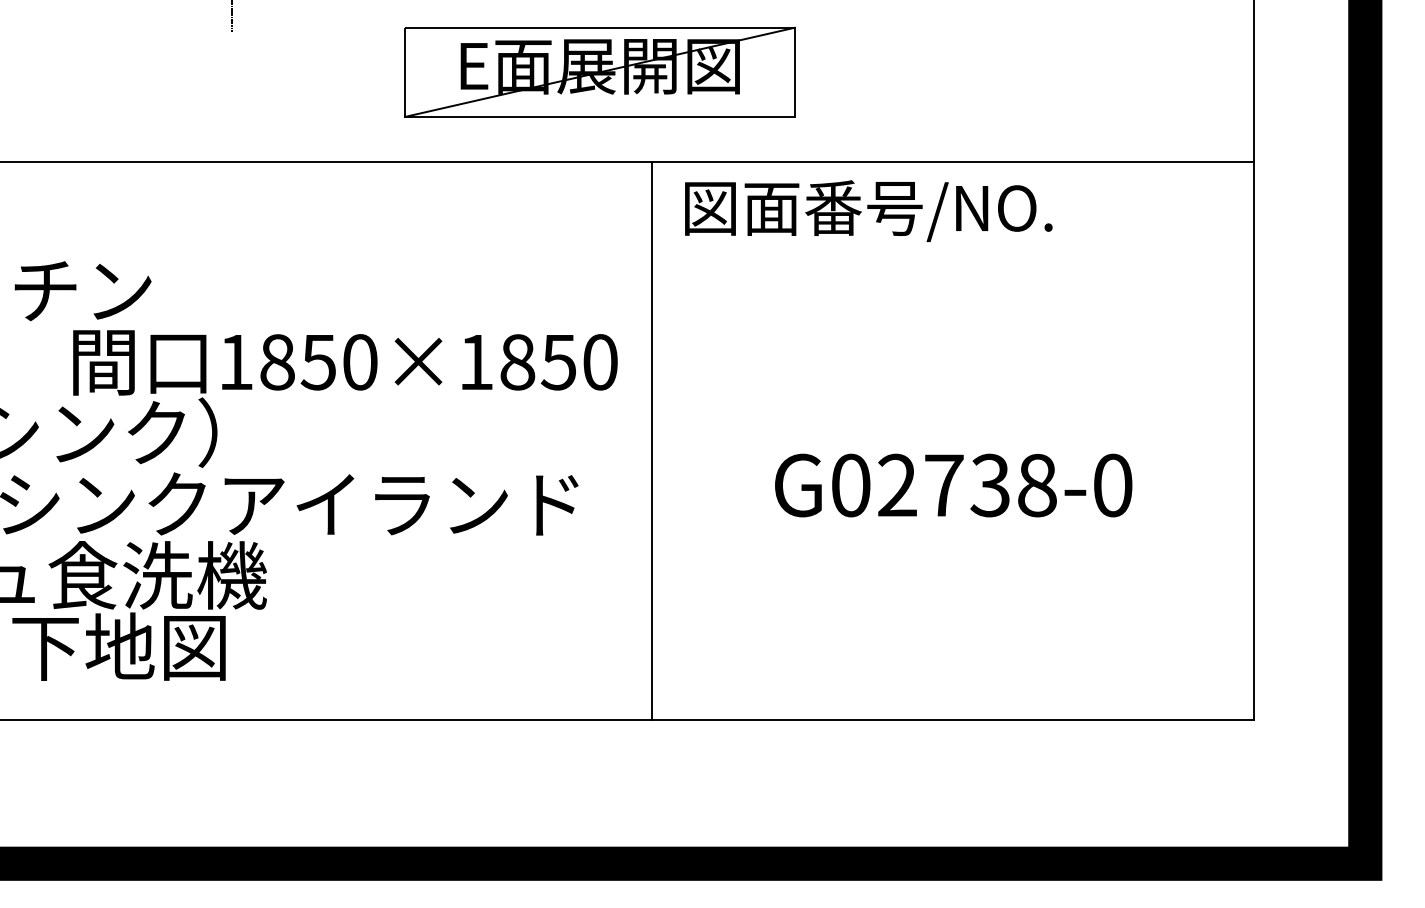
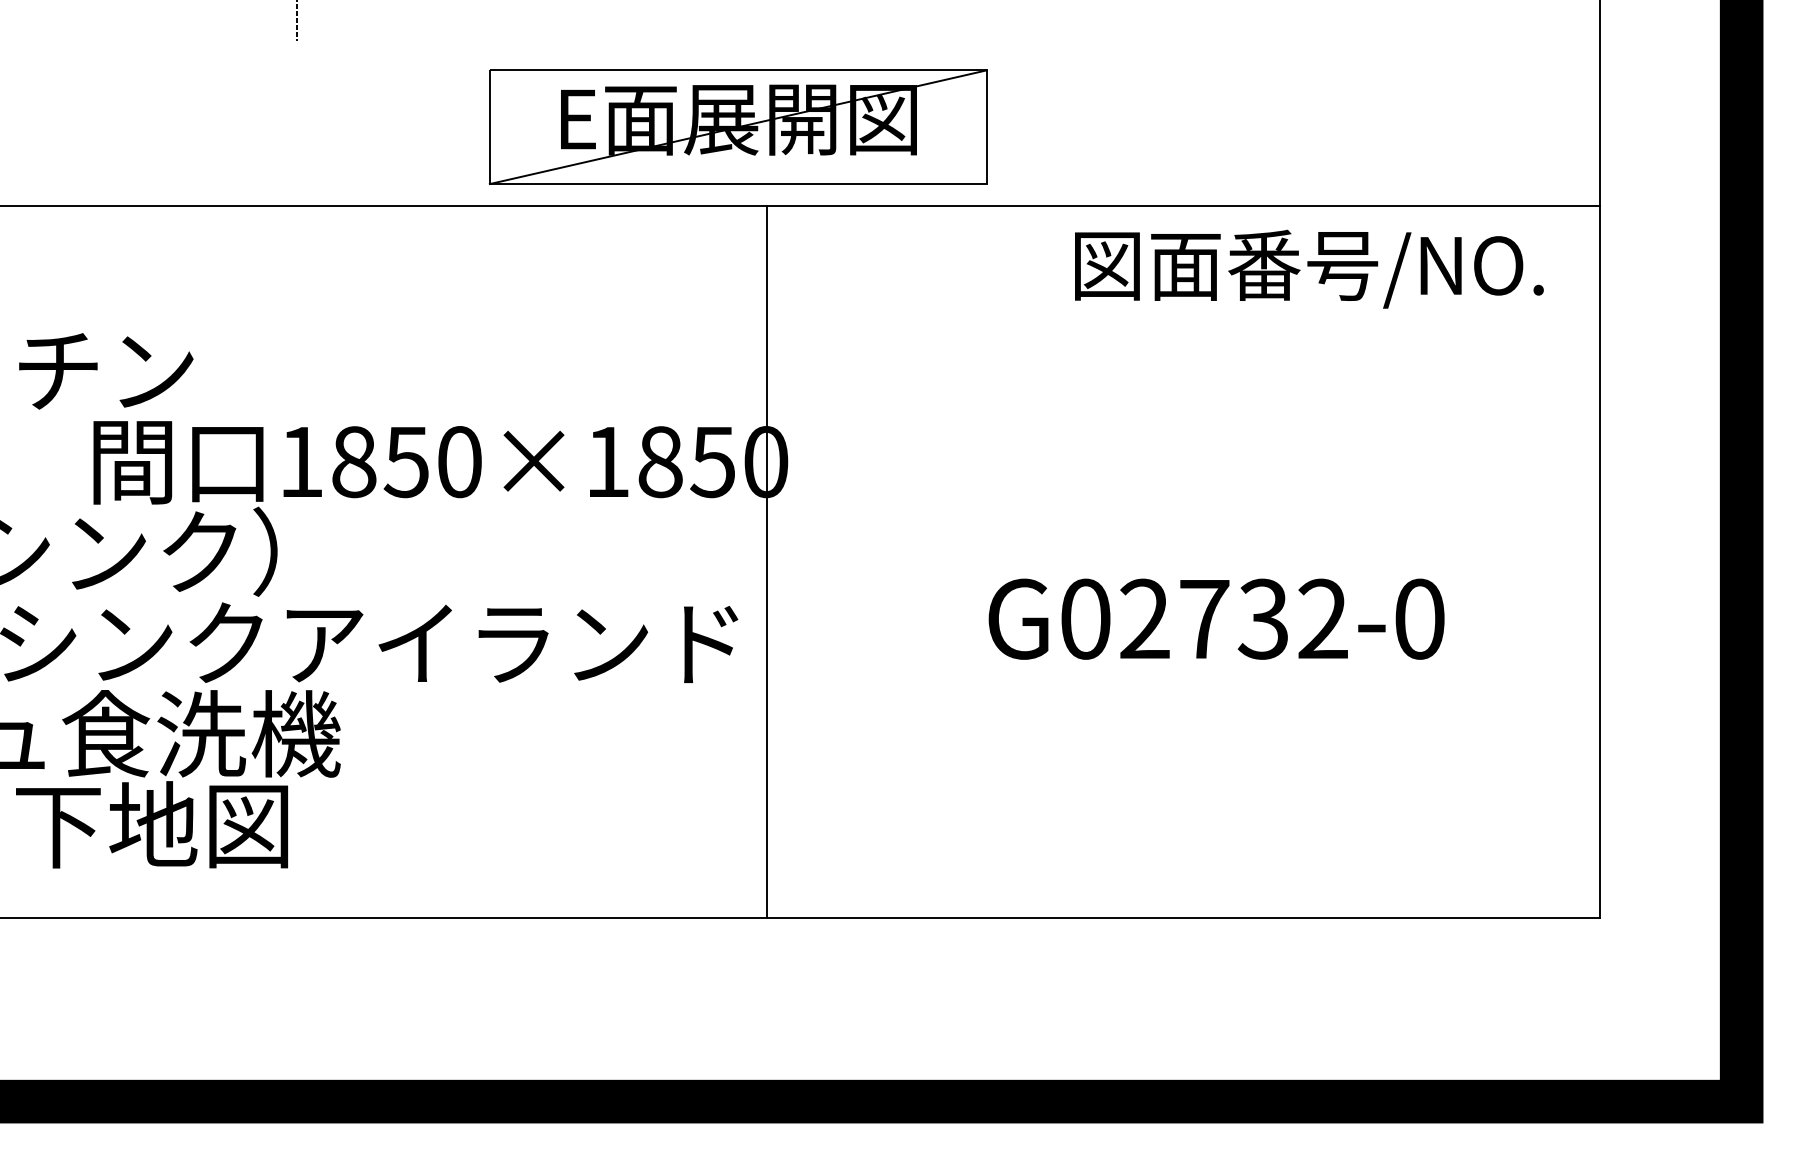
part: (599, 71) -> (737, 126), moved
text: (868, 210) -> (1309, 268), moved
line: (652, 441) -> (767, 562), moved
text: (1037, 484) -> (1323, 618), G02738-0 -> G02732-0

